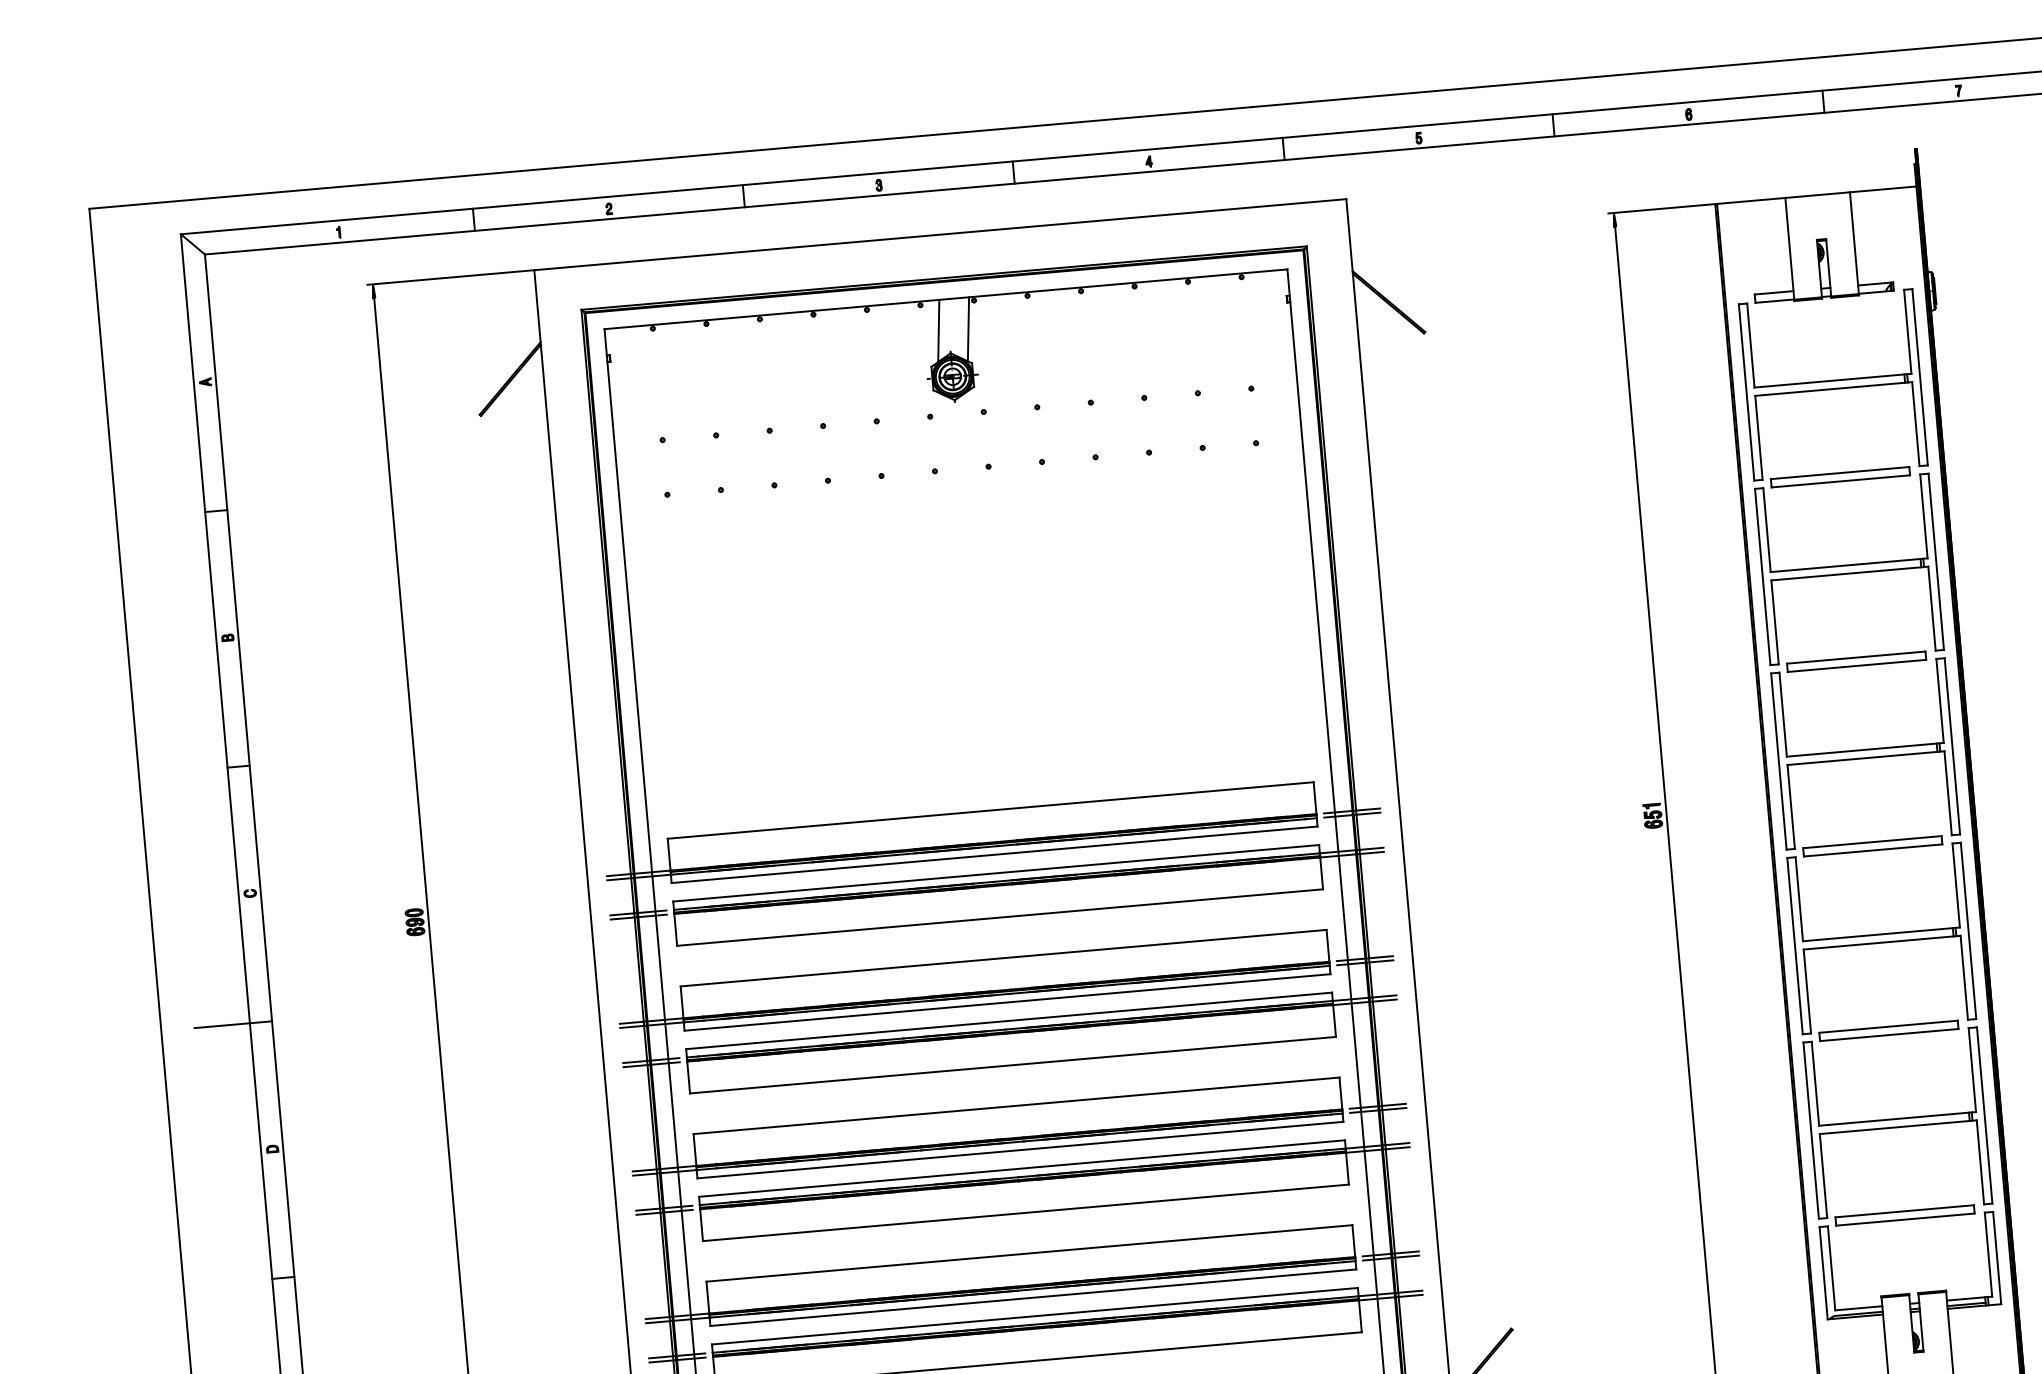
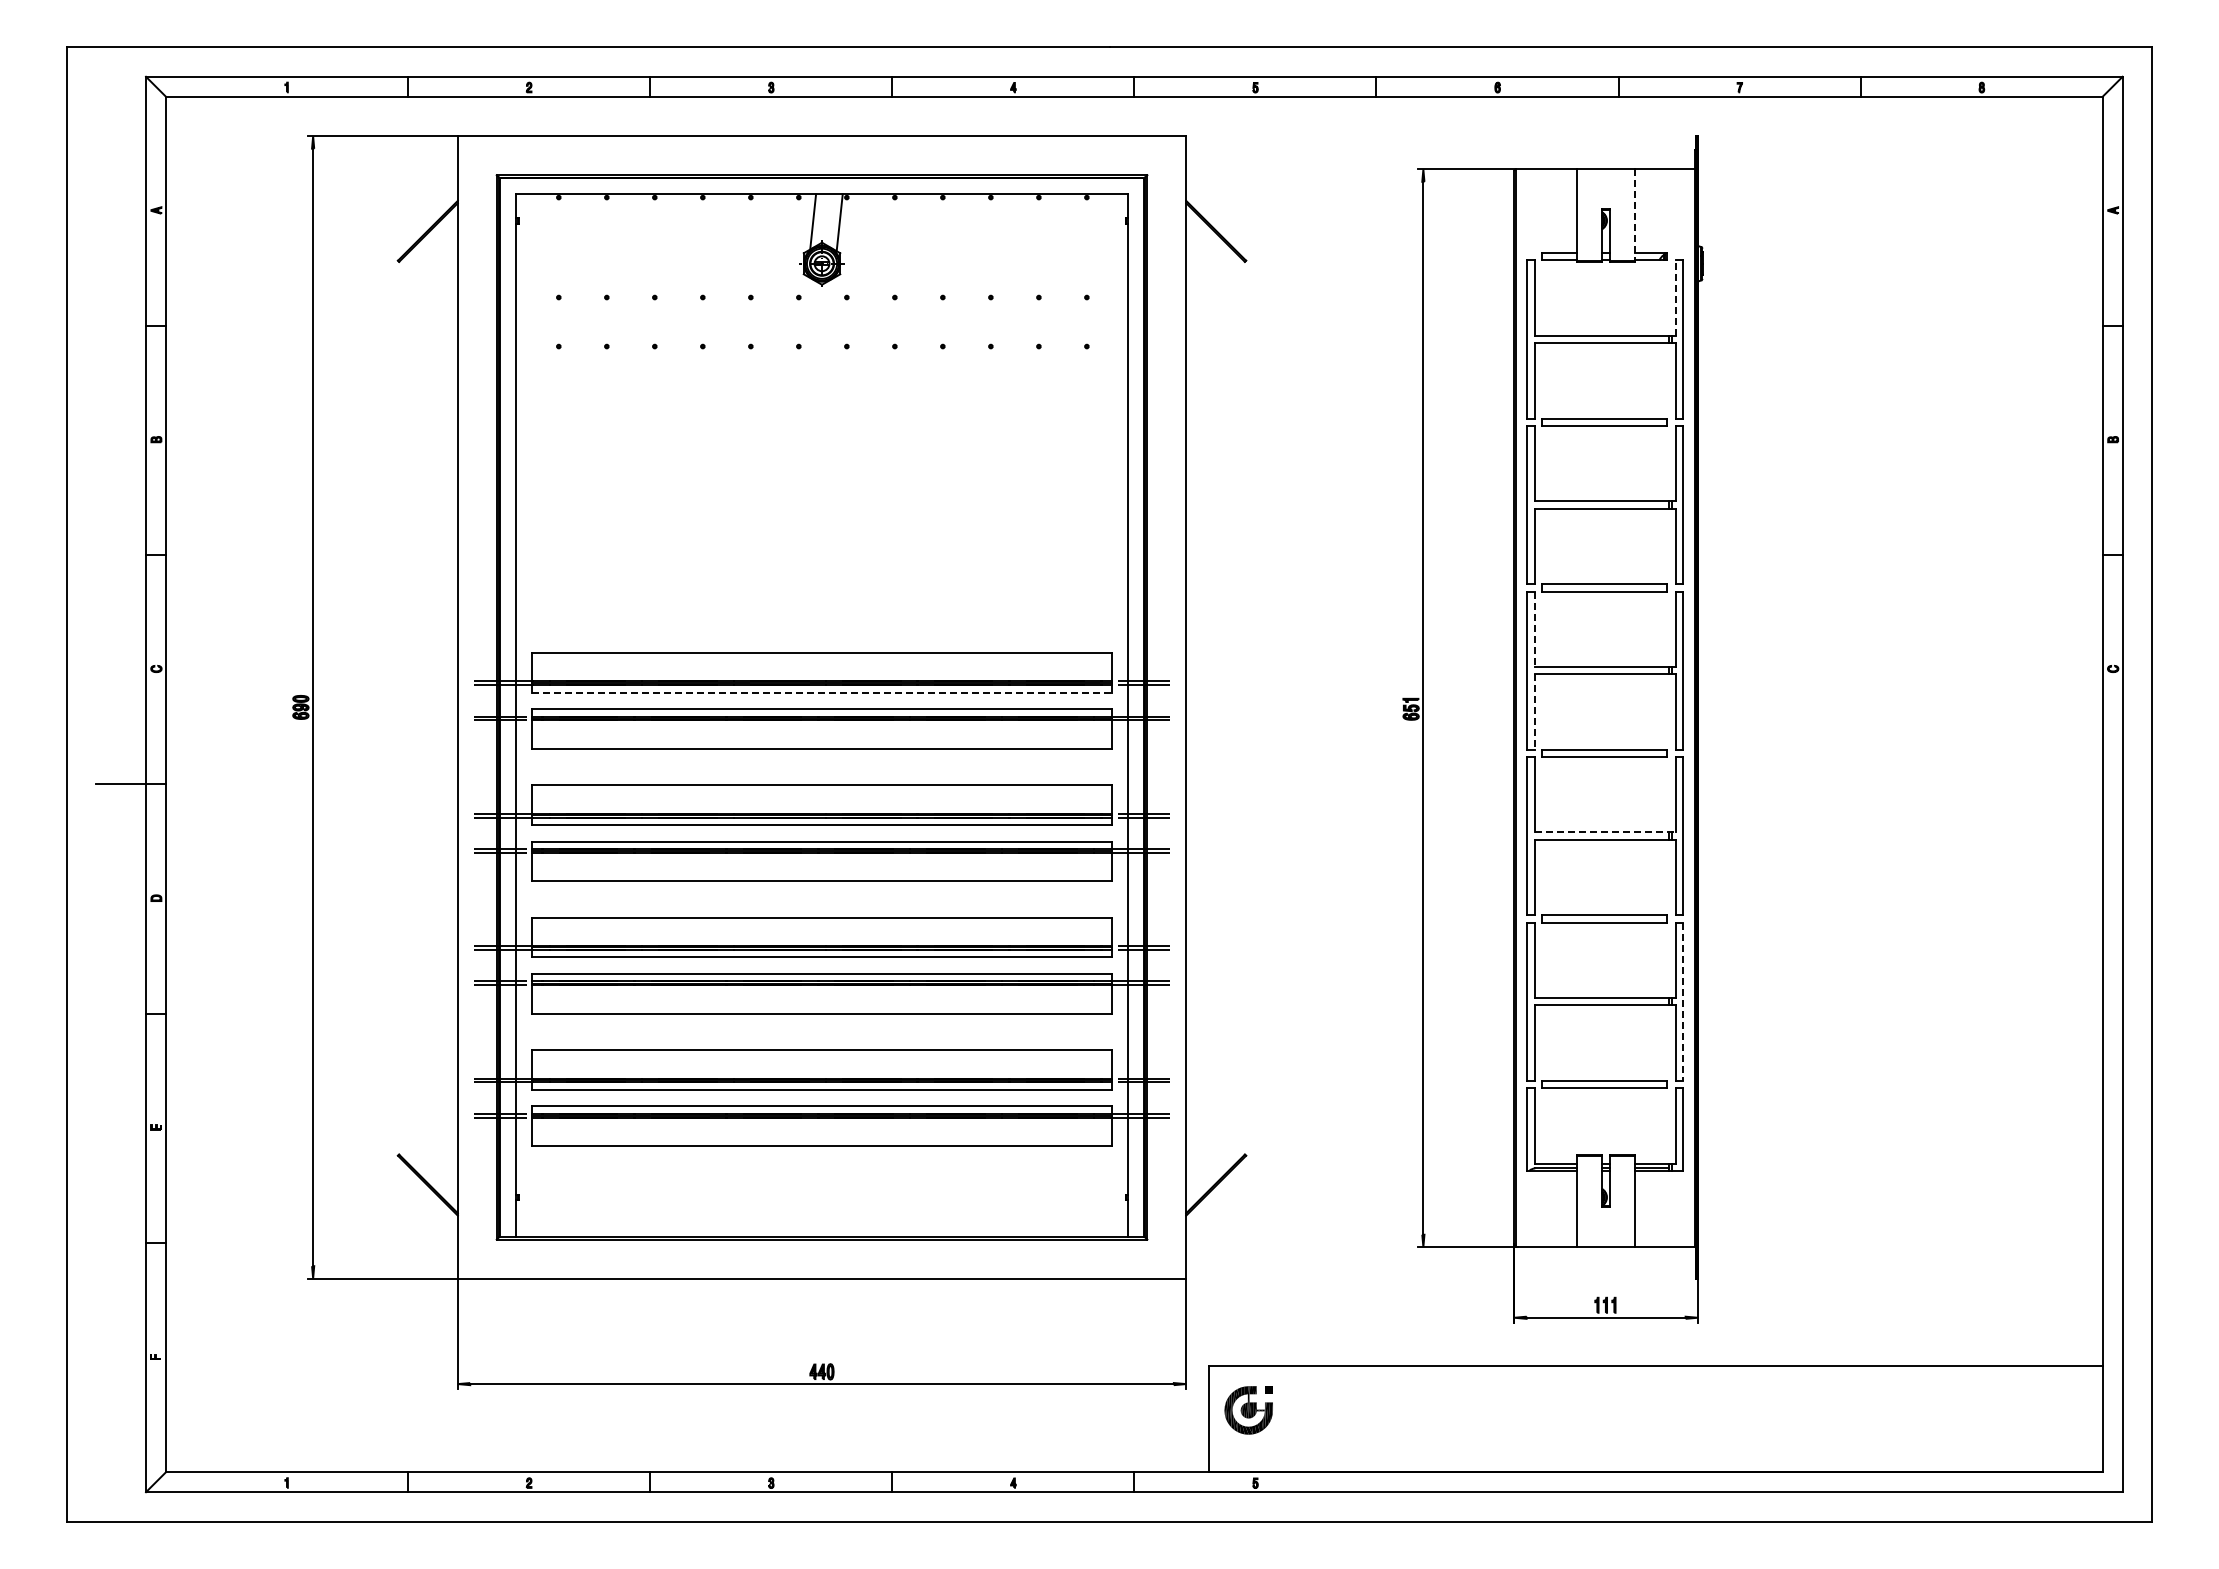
line: (1854, 243) -> (1635, 215), solid -> dashed
line: (1907, 332) -> (1675, 298), solid -> dashed
line: (1782, 715) -> (1534, 629), solid -> dashed
line: (1790, 806) -> (1534, 711), solid -> dashed
line: (995, 854) -> (822, 692), solid -> dashed
line: (1881, 934) -> (1605, 832), solid -> dashed
line: (1985, 1116) -> (1683, 1002), solid -> dashed

